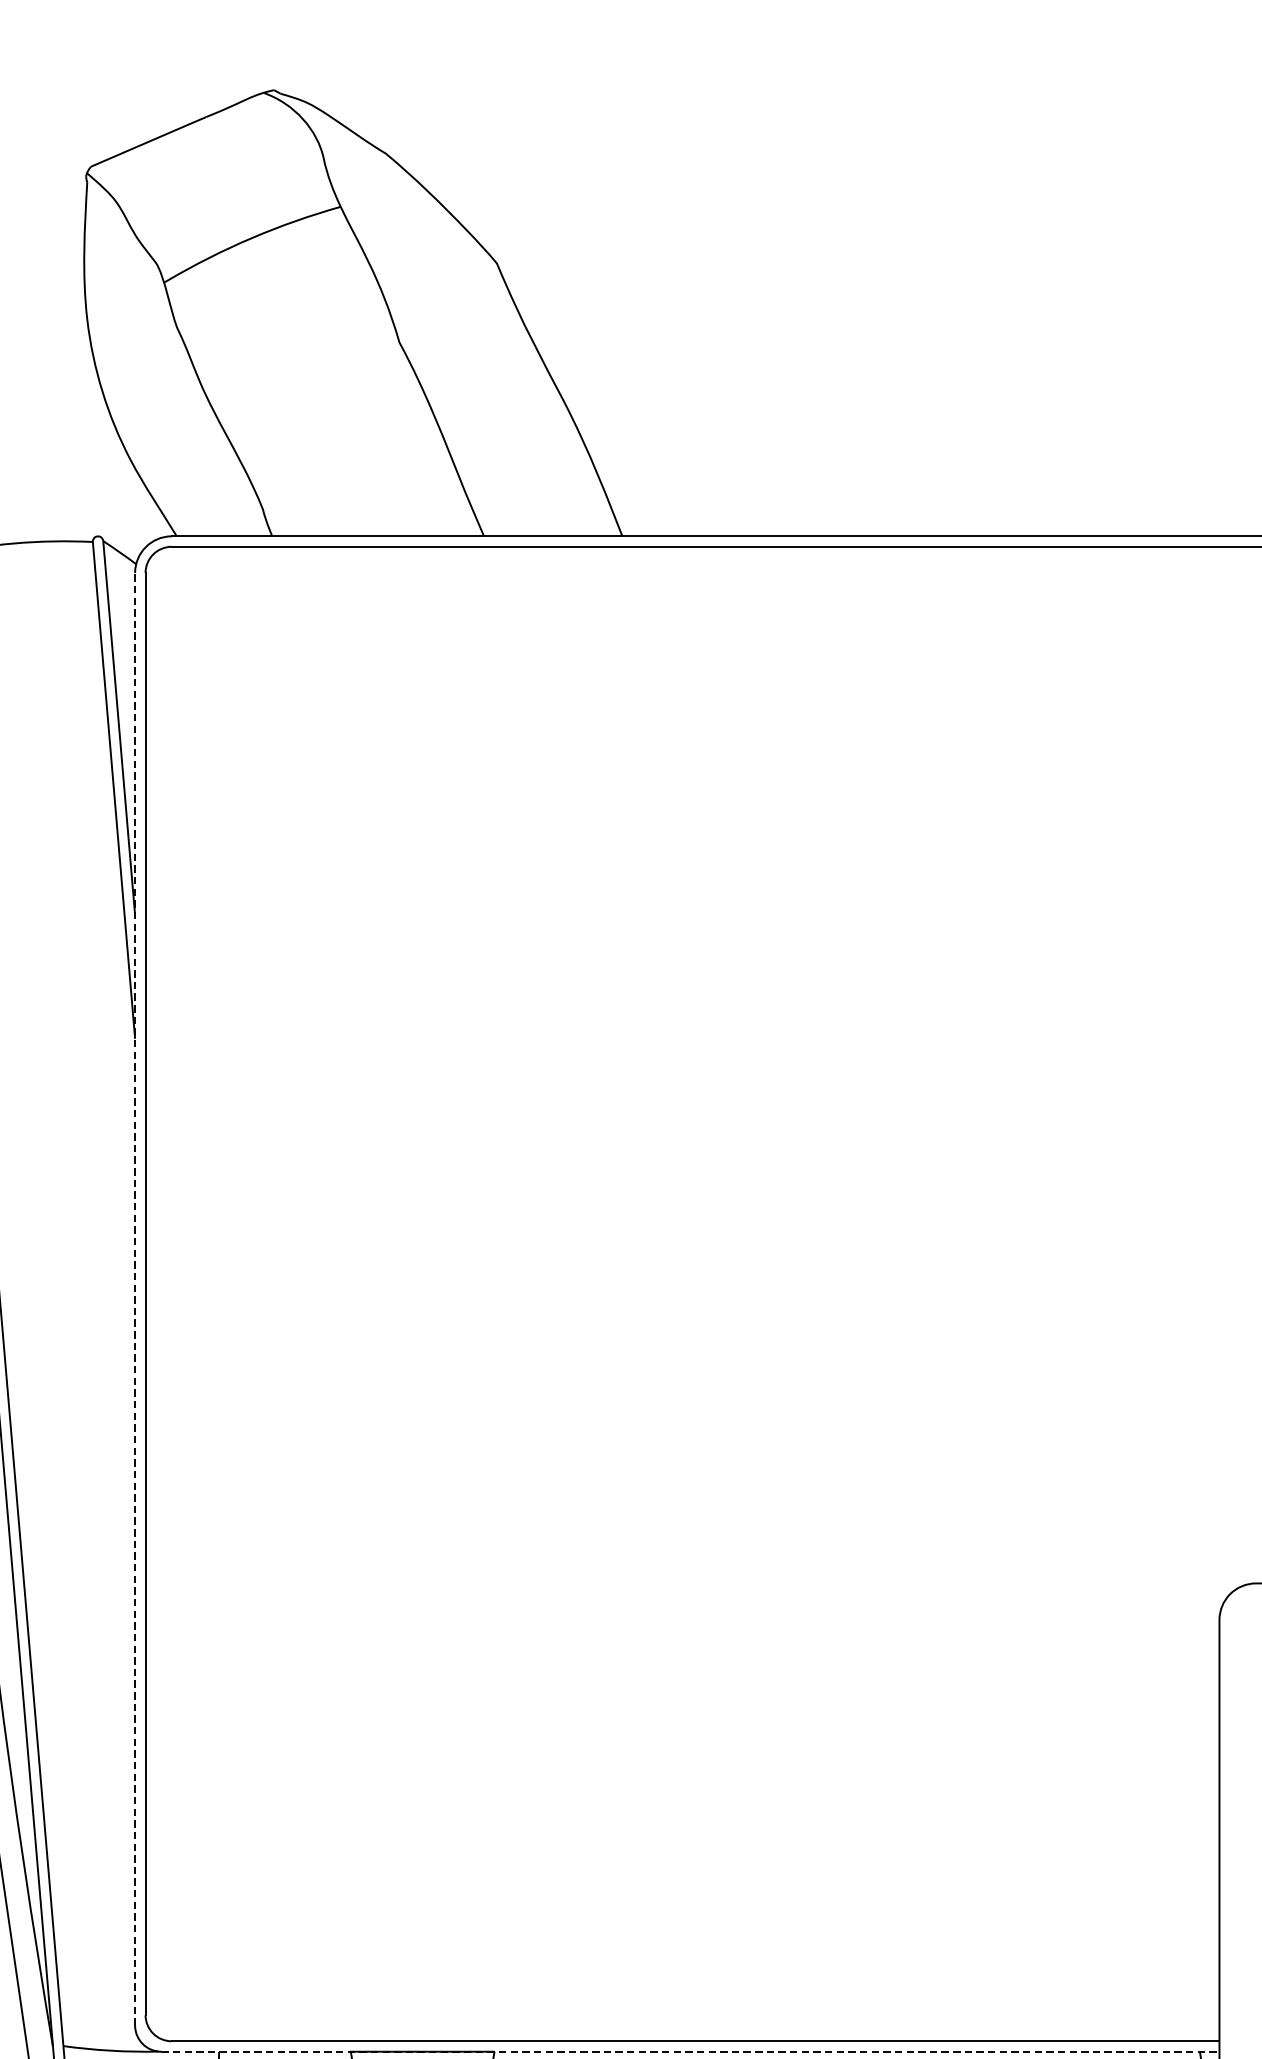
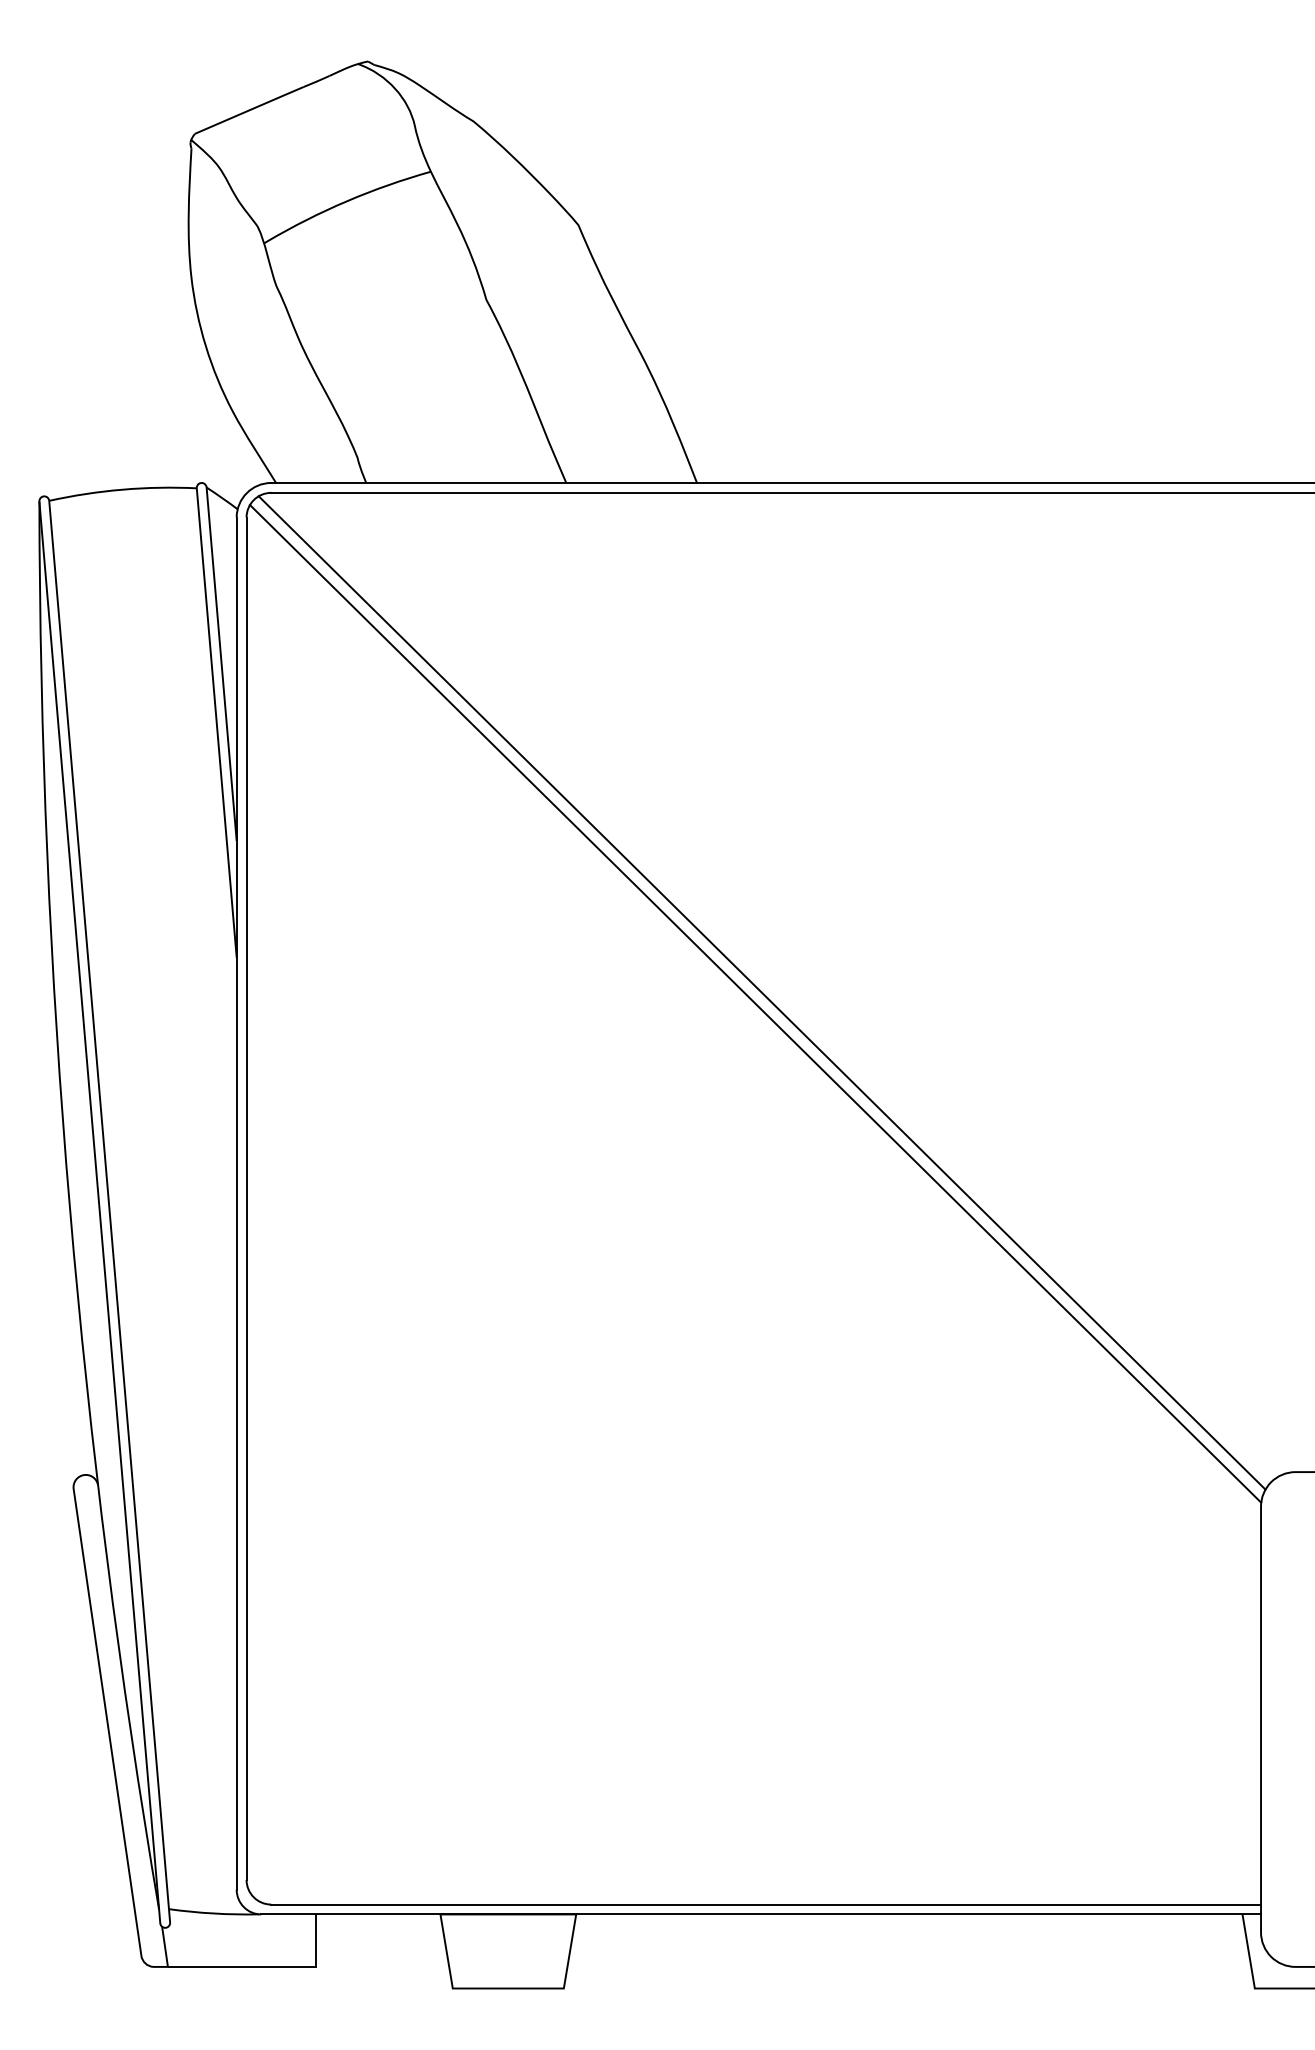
line: (690, 1075) -> (761, 992), added
line: (684, 1087) -> (755, 1003), added
line: (134, 1299) -> (236, 1203), dashed -> solid
line: (690, 2051) -> (761, 1914), dashed -> solid

